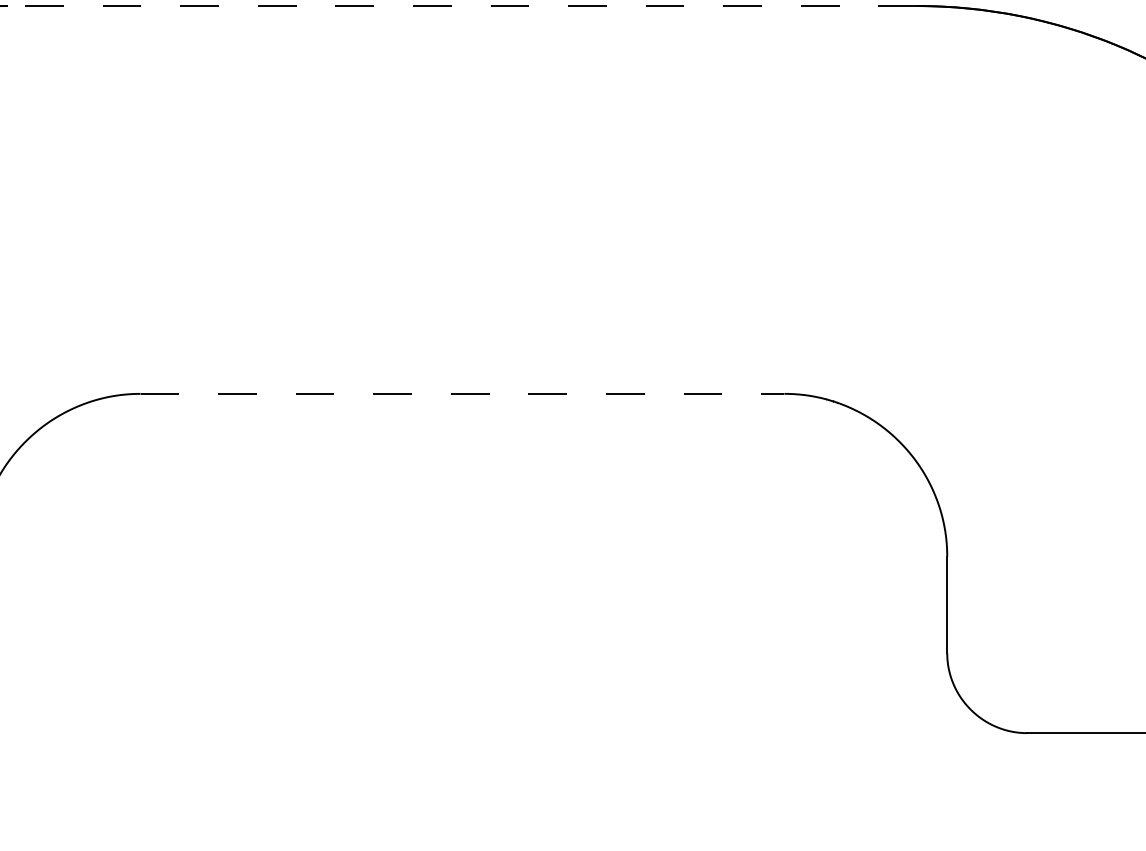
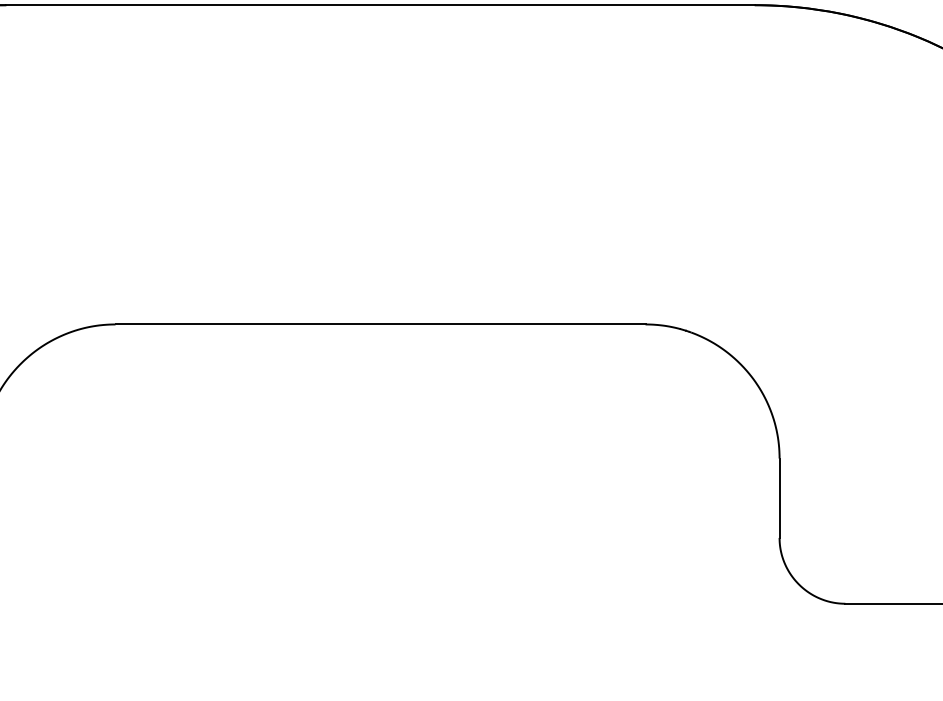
line: (462, 6) -> (380, 5), dashed -> solid
line: (462, 393) -> (380, 324), dashed -> solid

